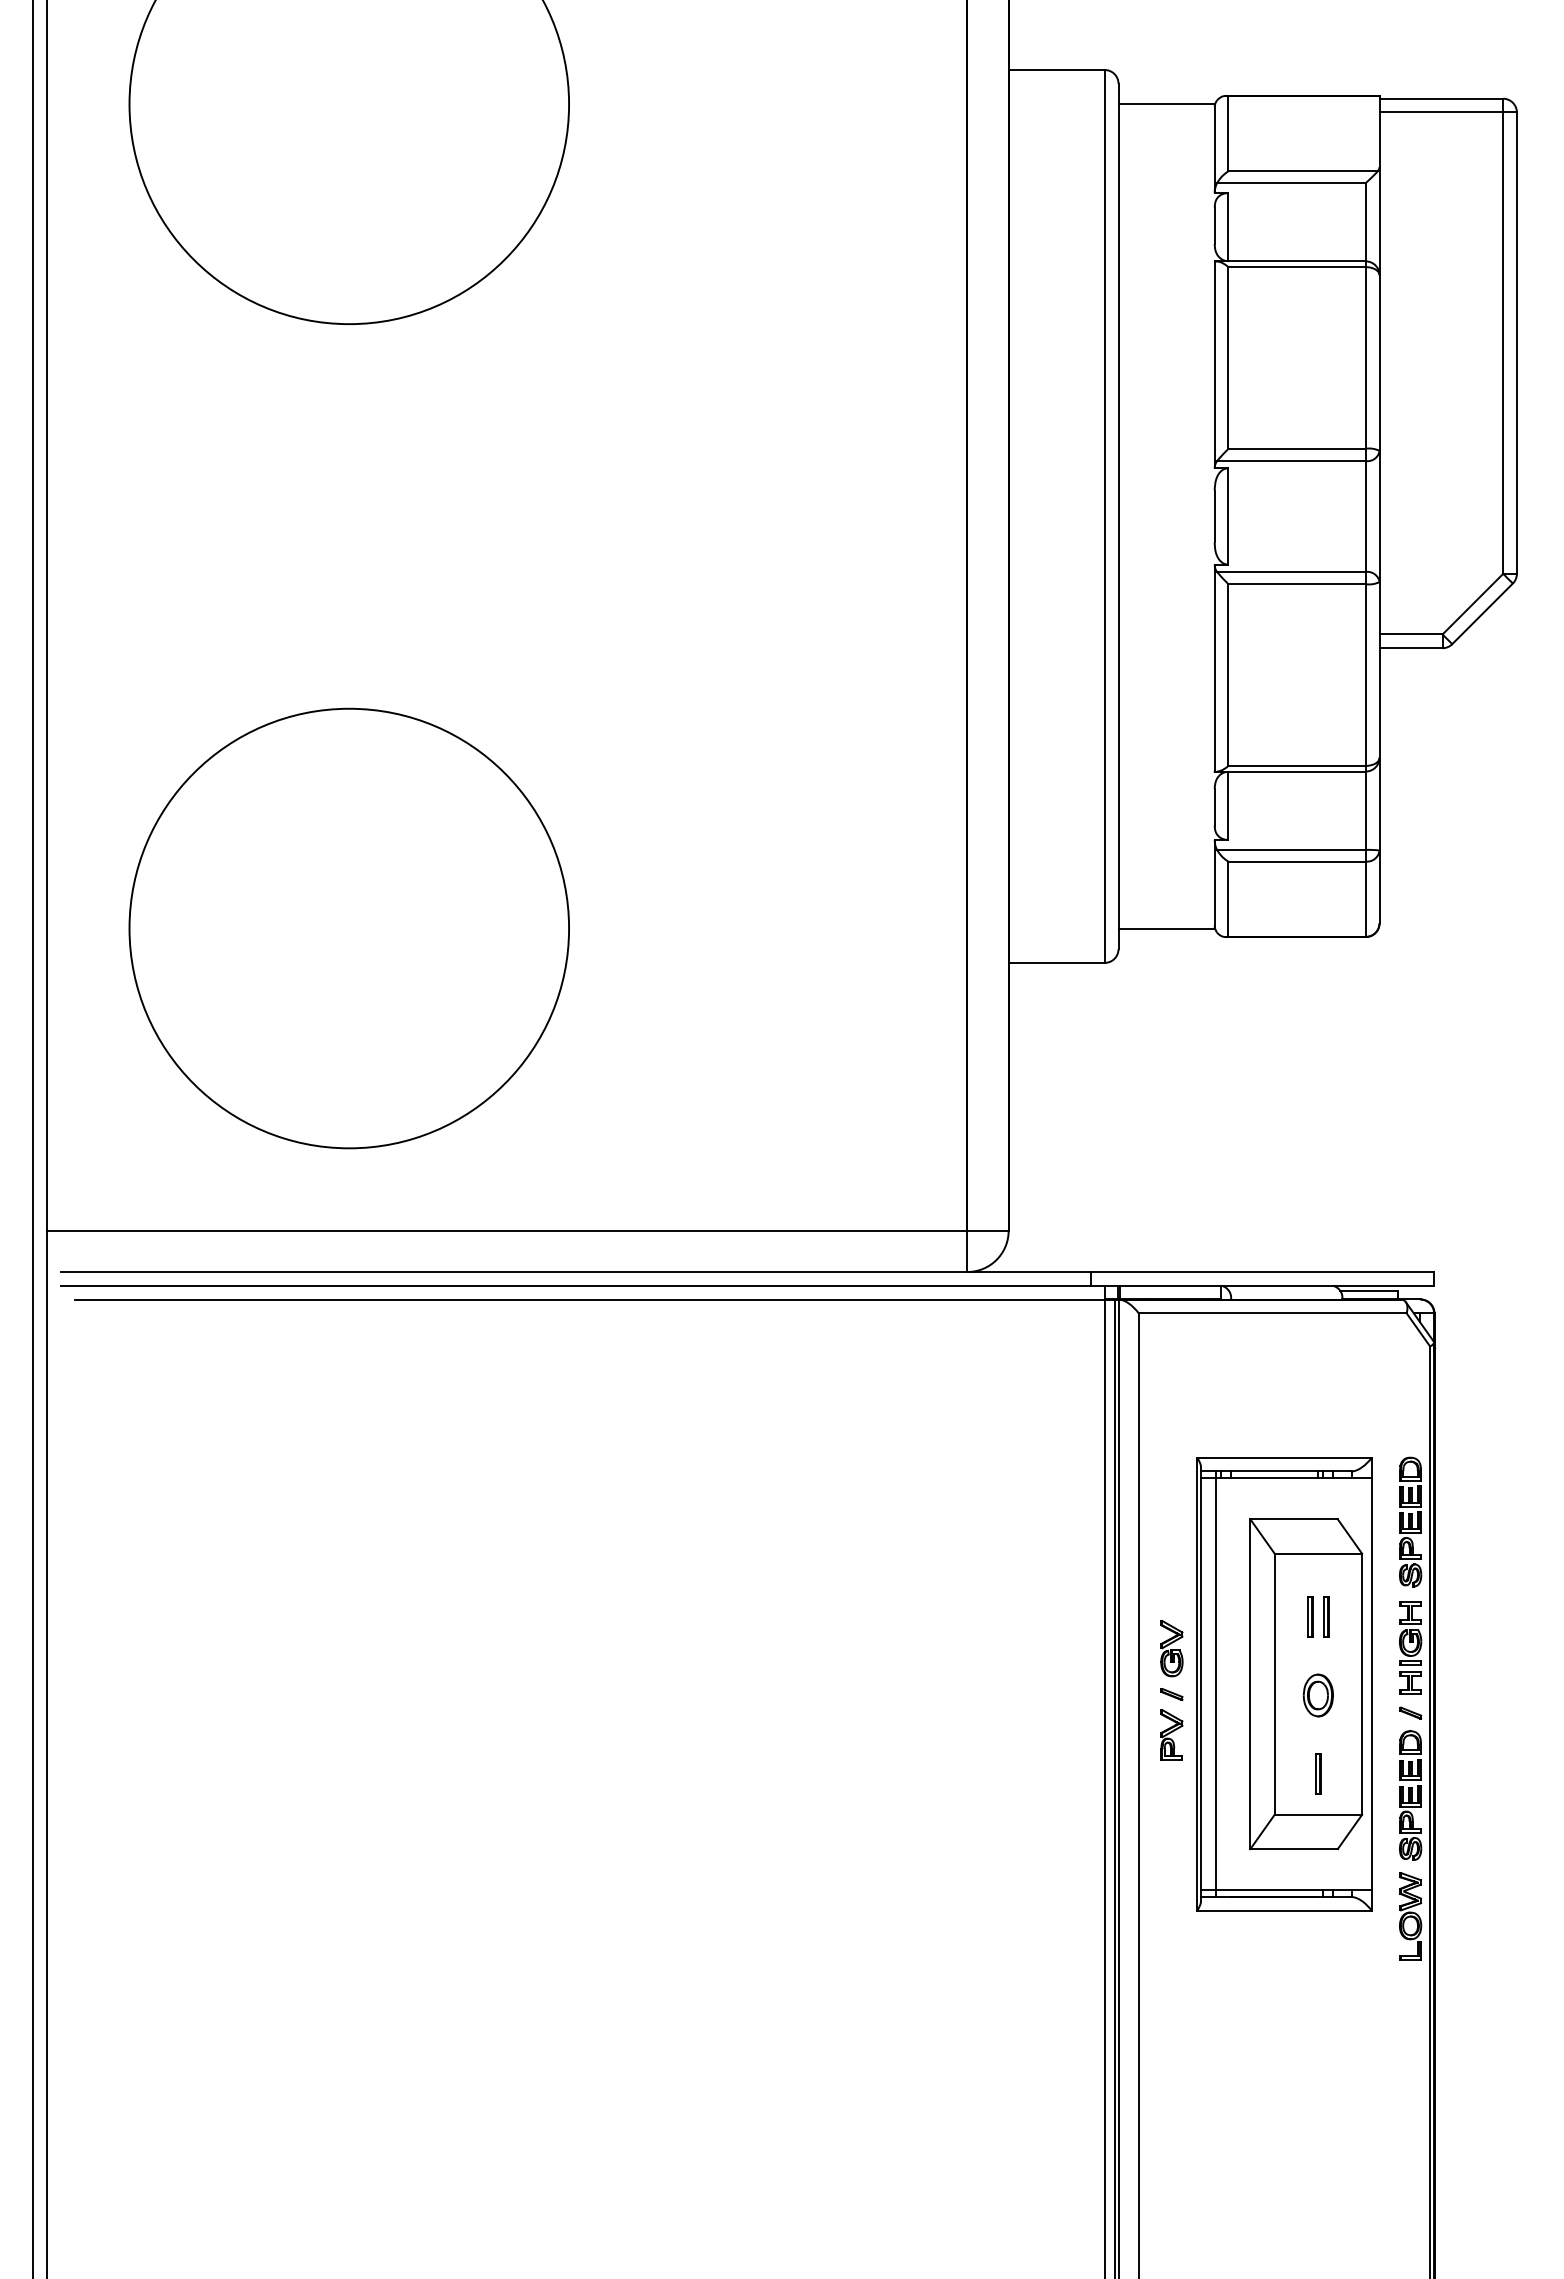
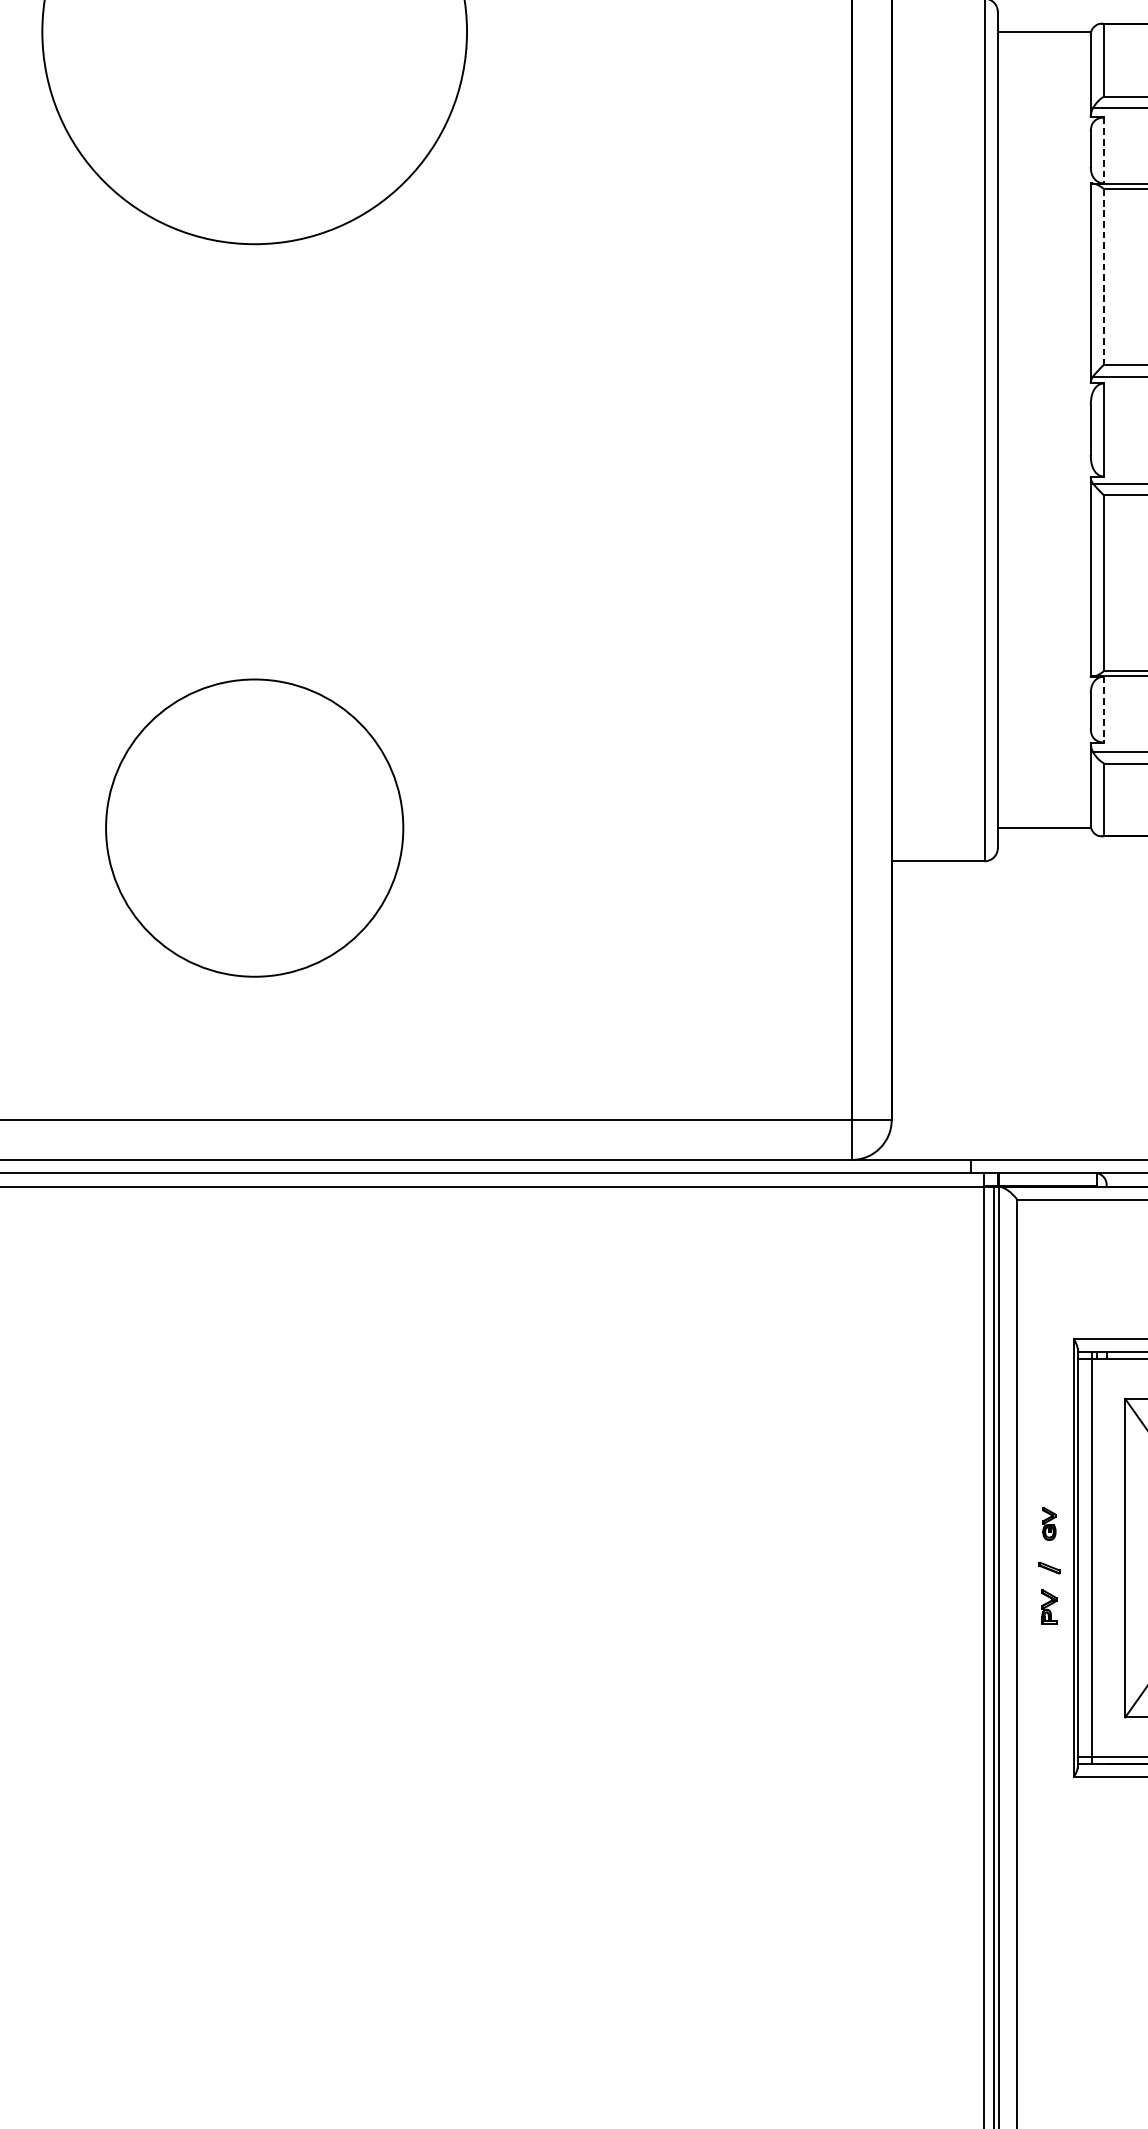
line: (1228, 227) -> (1104, 150), solid -> dashed
line: (1228, 357) -> (1104, 276), solid -> dashed
line: (1228, 806) -> (1104, 710), solid -> dashed
circle: (349, 928) -> (254, 828), size x0.7
part: (1171, 1648) -> (1049, 1523), size x0.6
part: (1171, 1734) -> (1049, 1606), size x0.7

